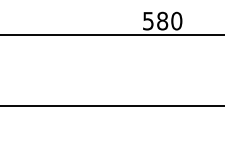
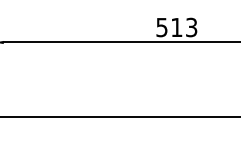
text: (169, 21) -> (184, 27), 580 -> 513

